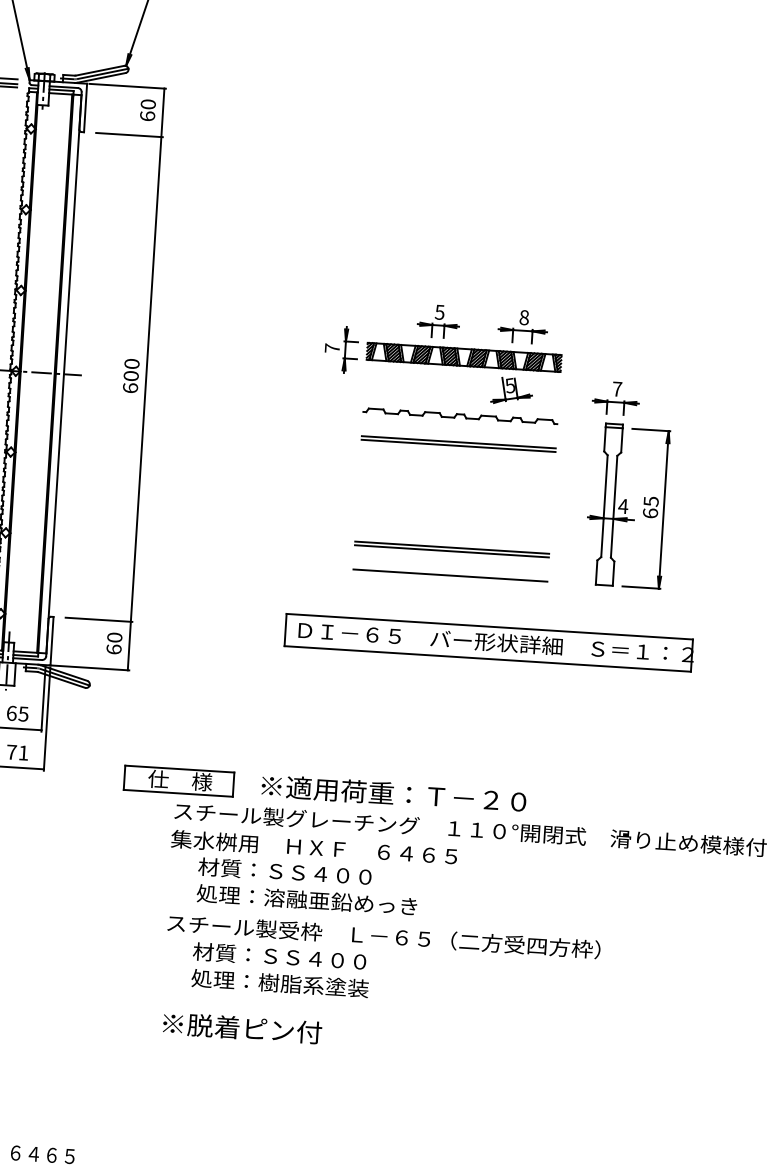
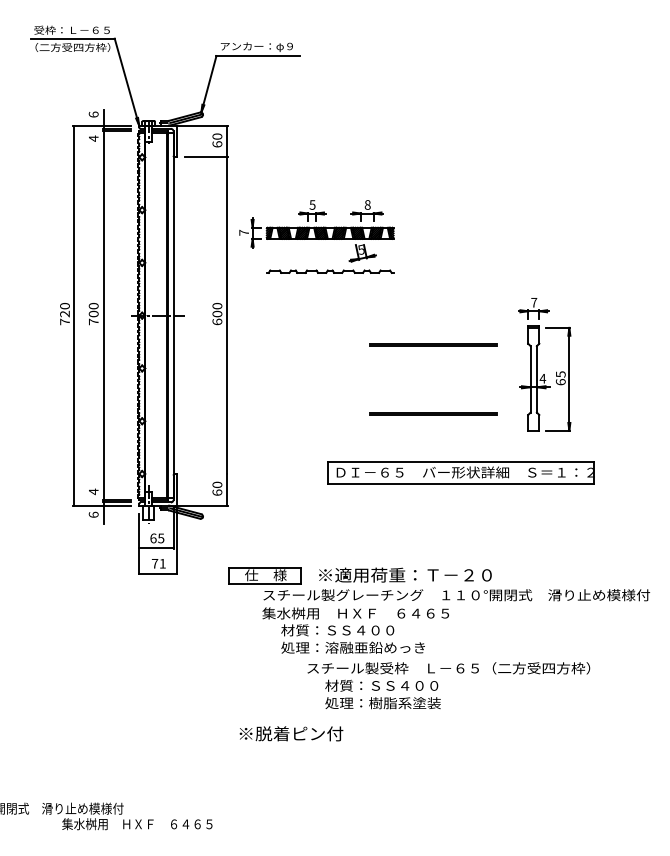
part: (442, 360) -> (316, 236), moved
line: (449, 575) -> (432, 430), removed
line: (99, 619) -> (206, 473), removed
text: (381, 962) -> (448, 685), moved
text: (242, 1027) -> (291, 733), moved

